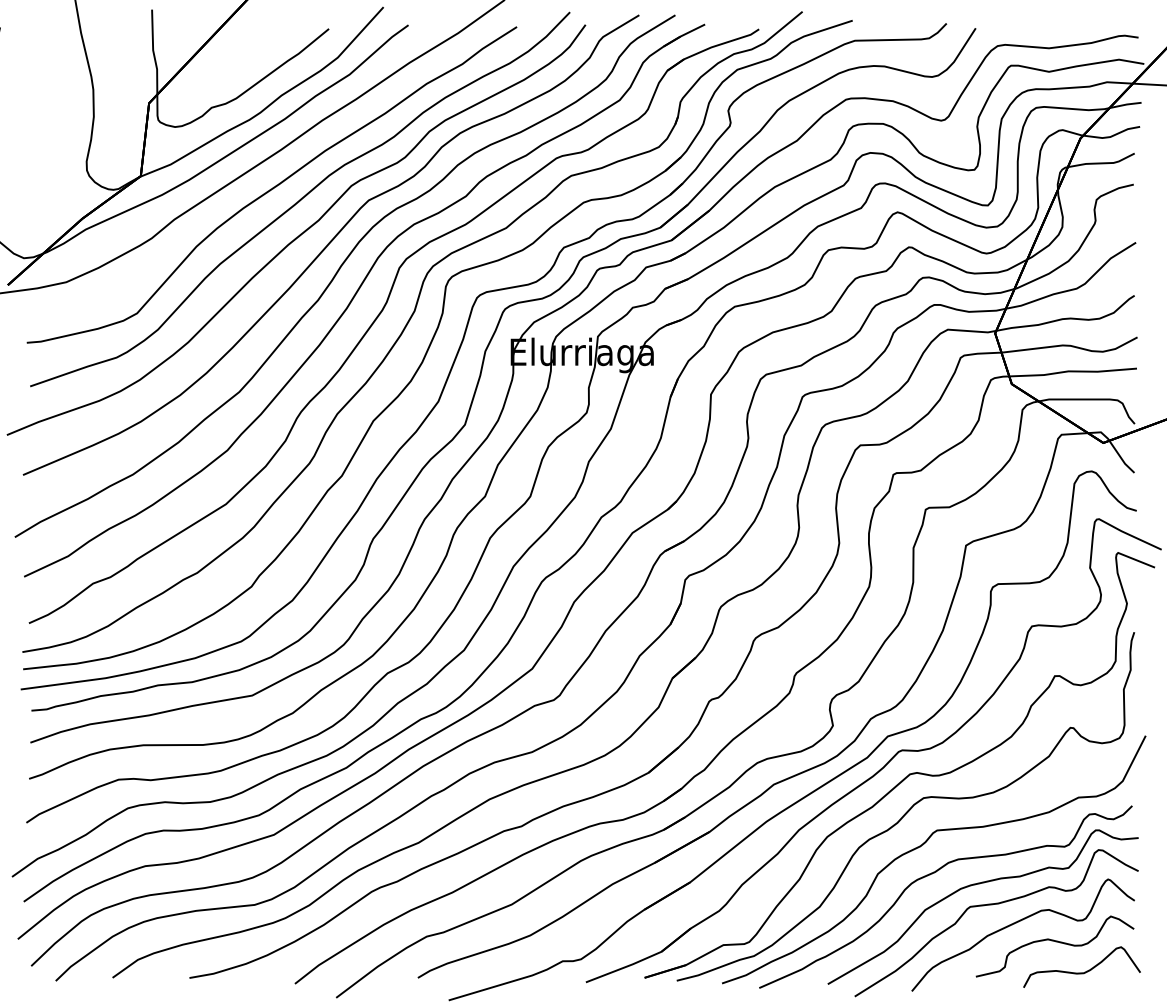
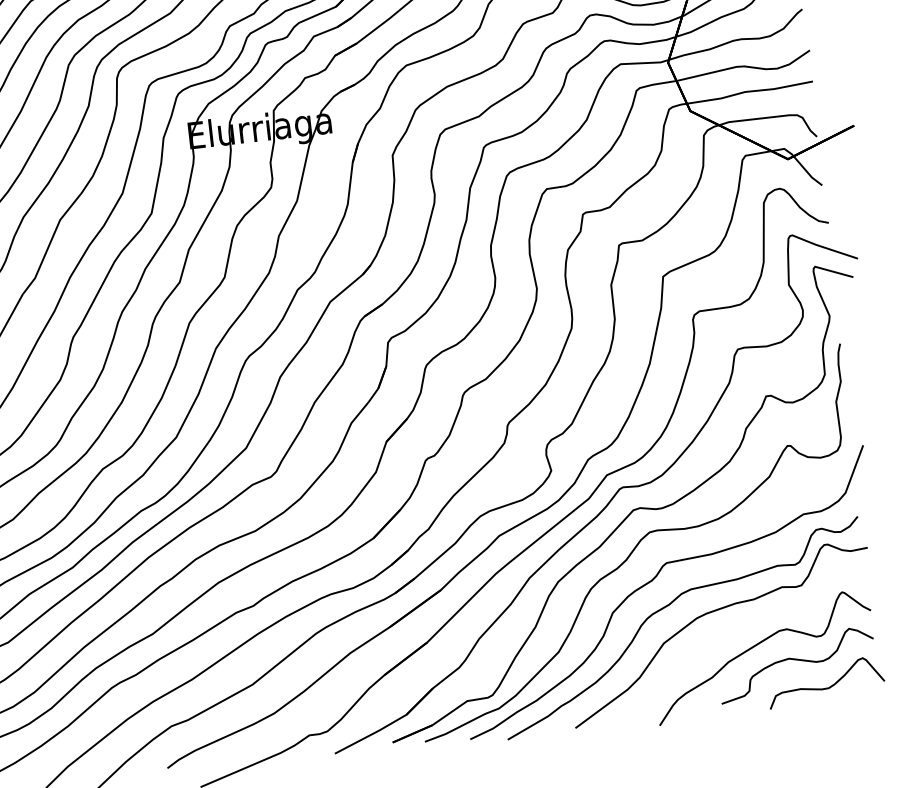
curve: (992, 905) -> (730, 631), removed

